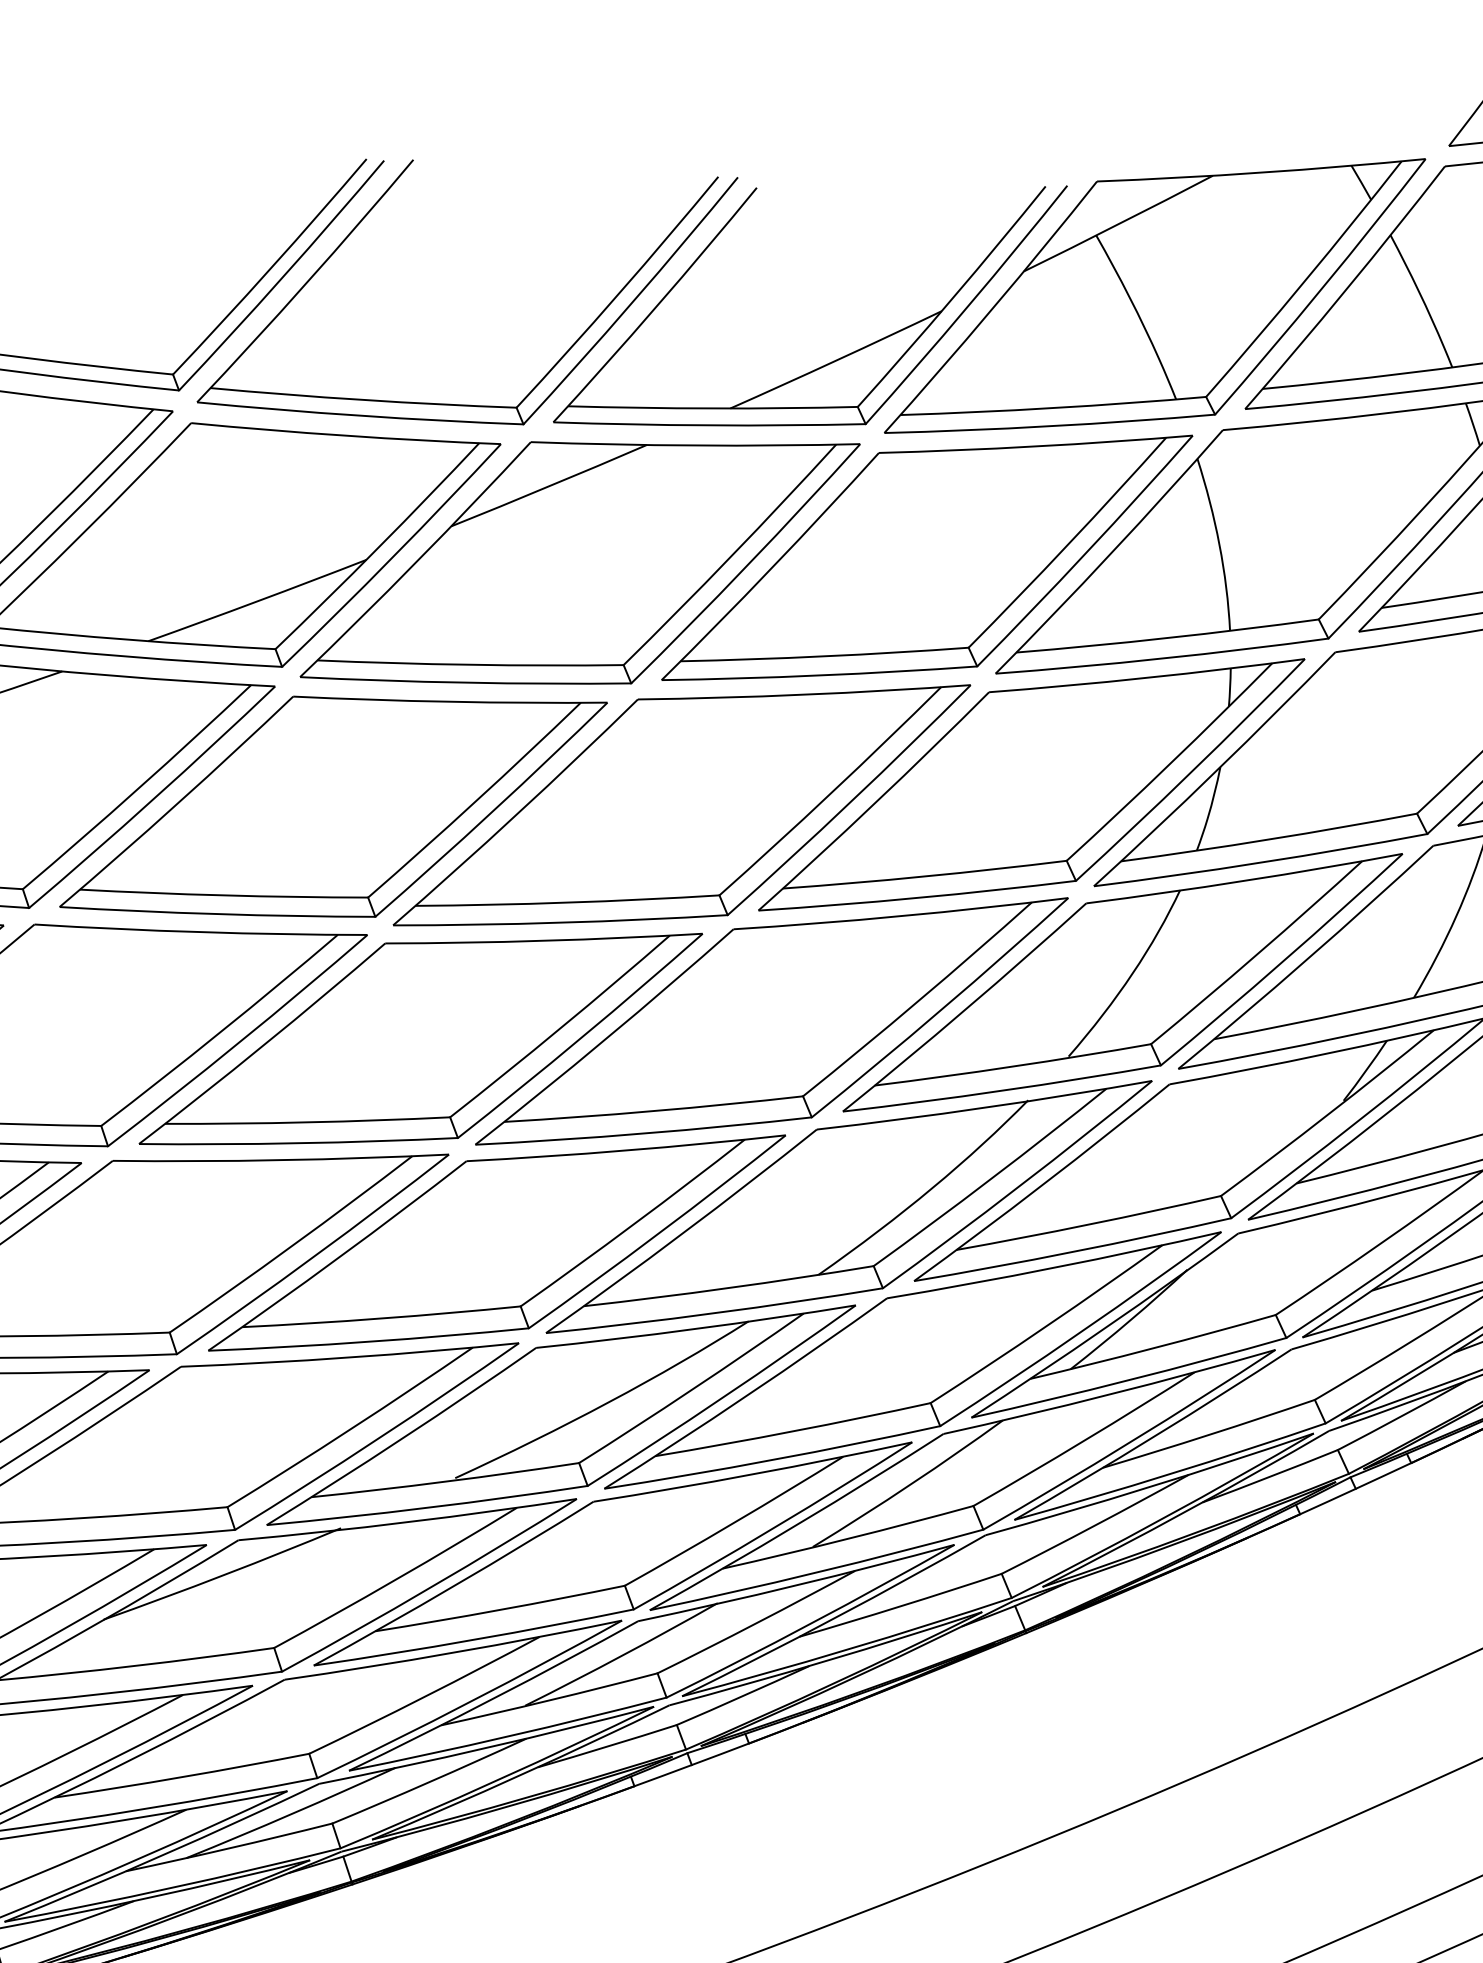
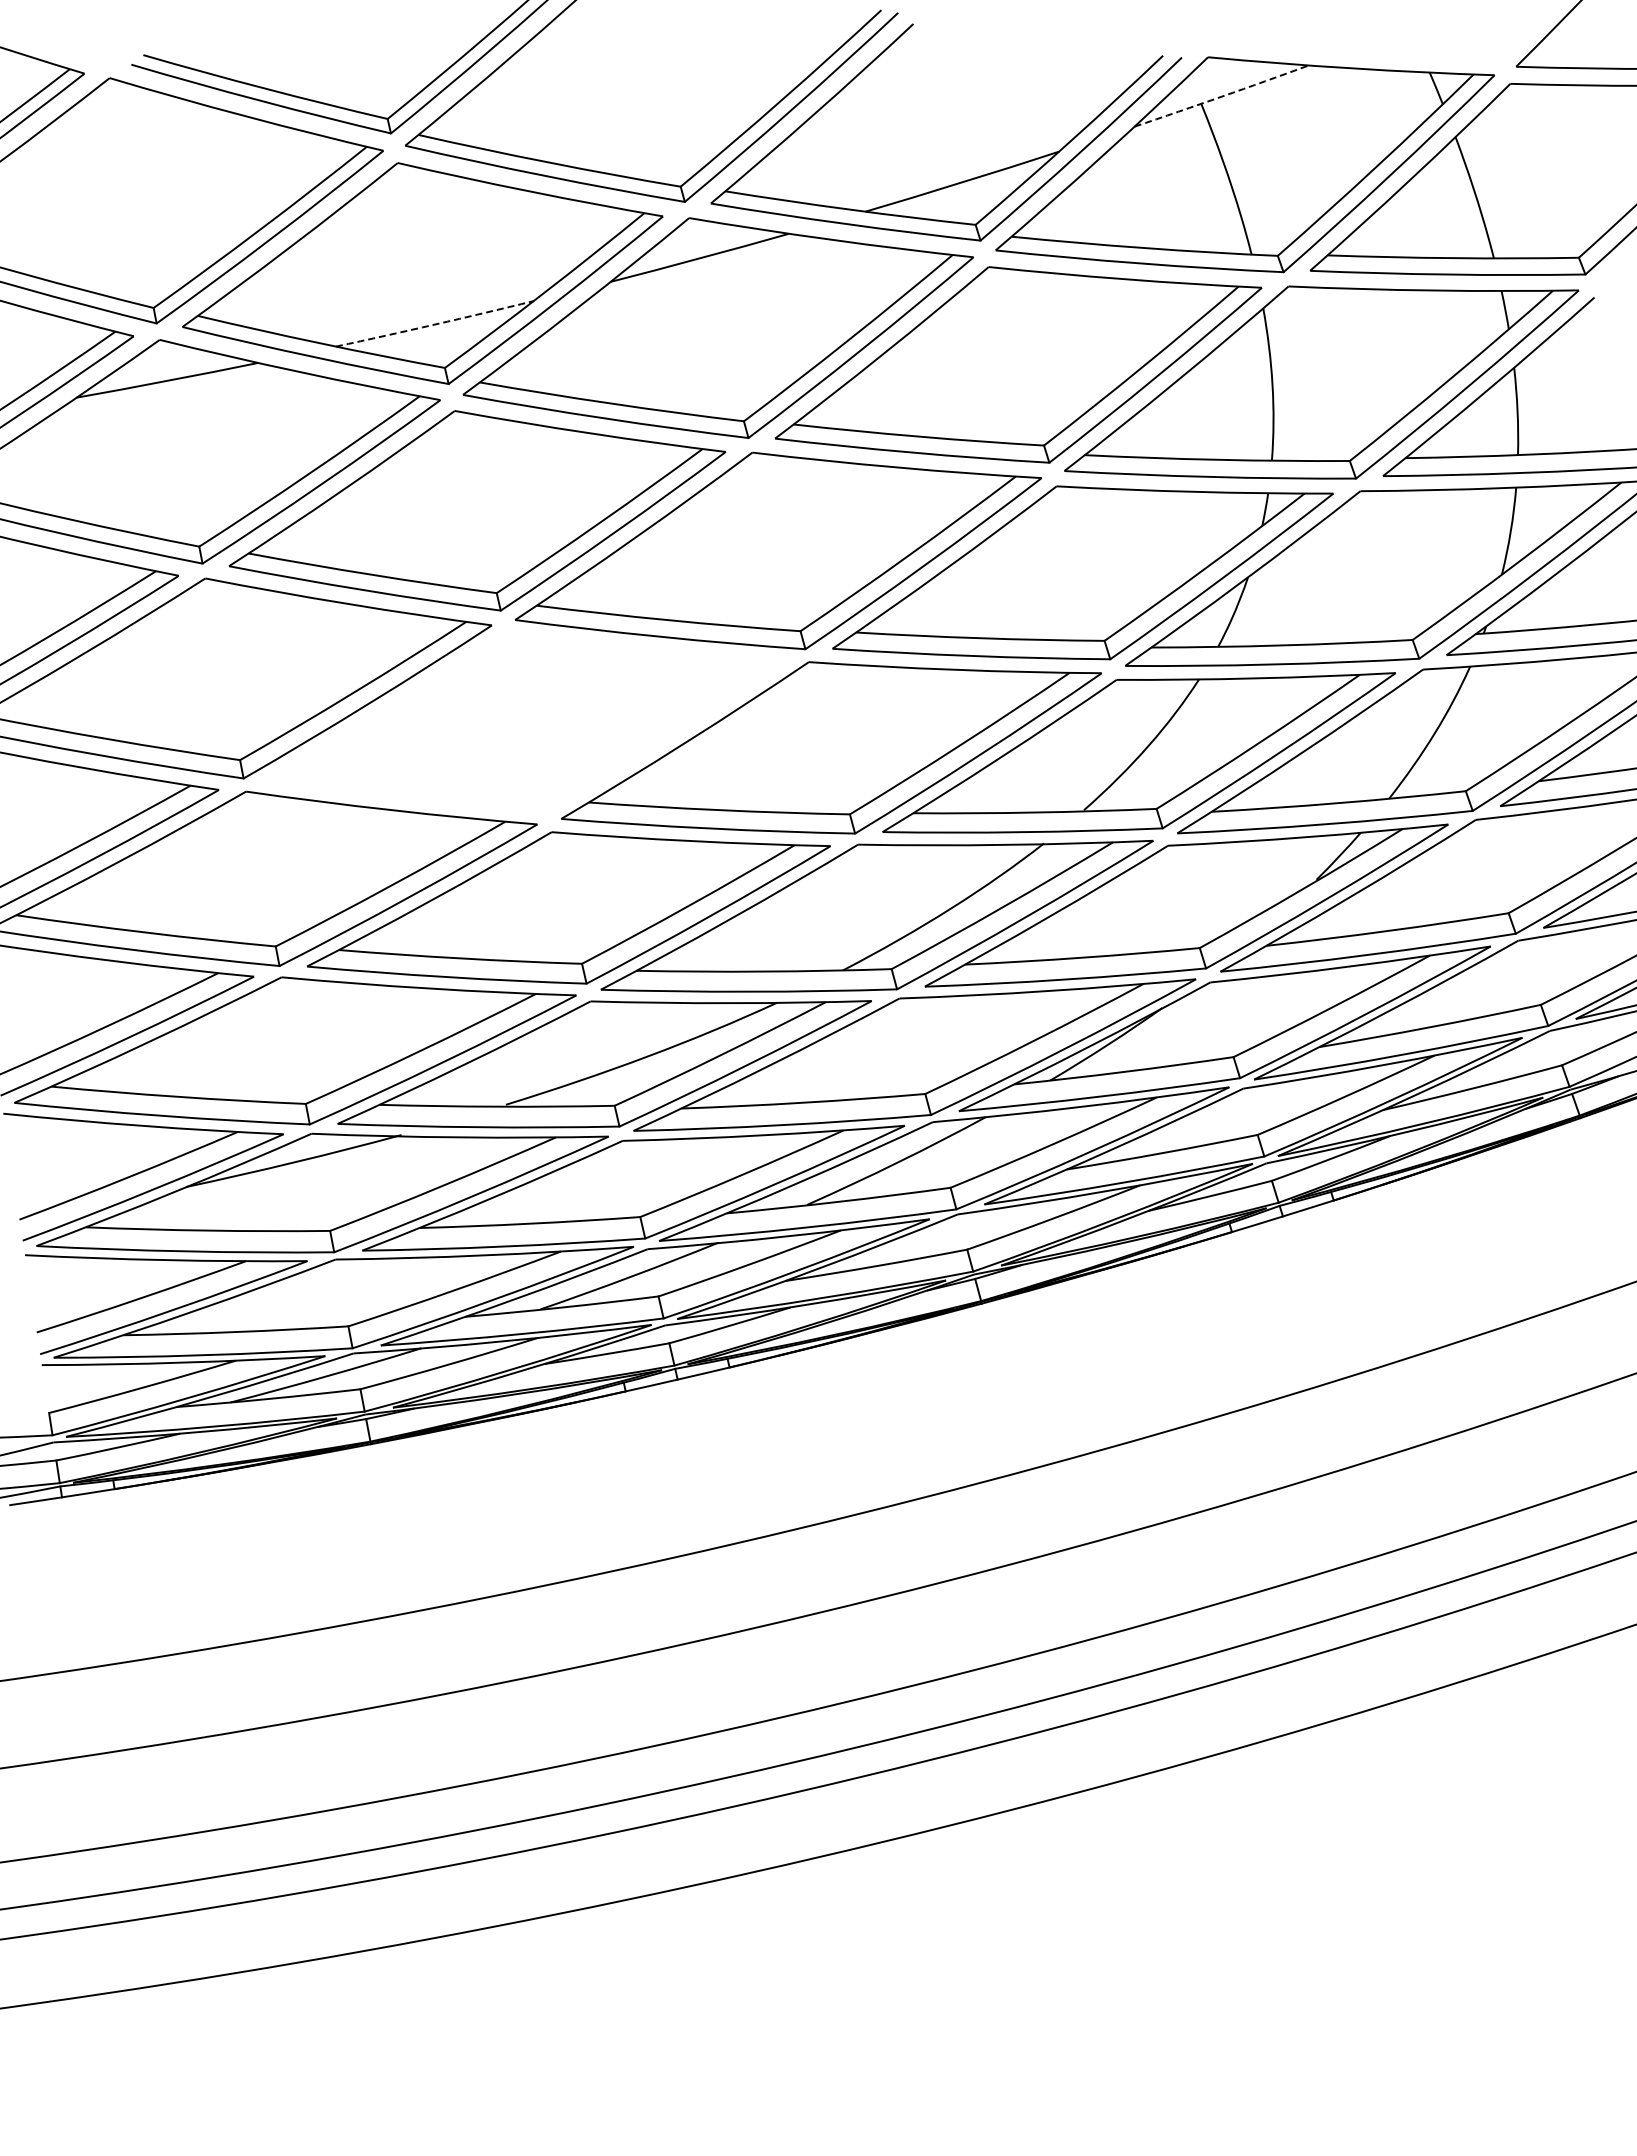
arc: (1118, 224) -> (1221, 96), solid -> dashed
arc: (257, 601) -> (434, 324), solid -> dashed
part: (420, 1041) -> (525, 723), removed

